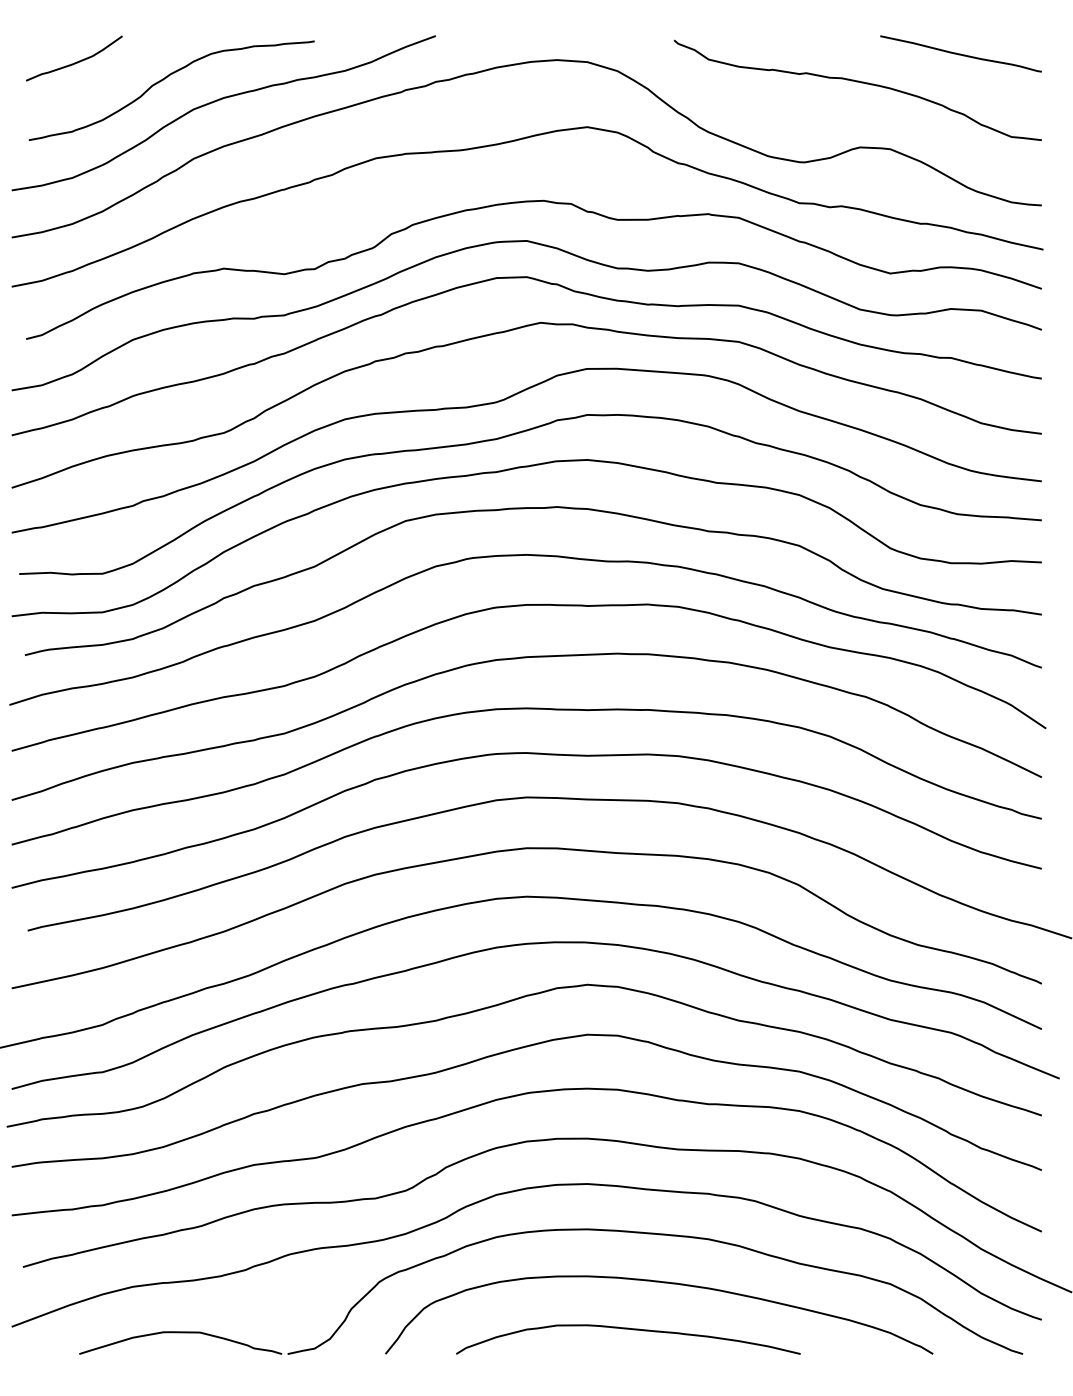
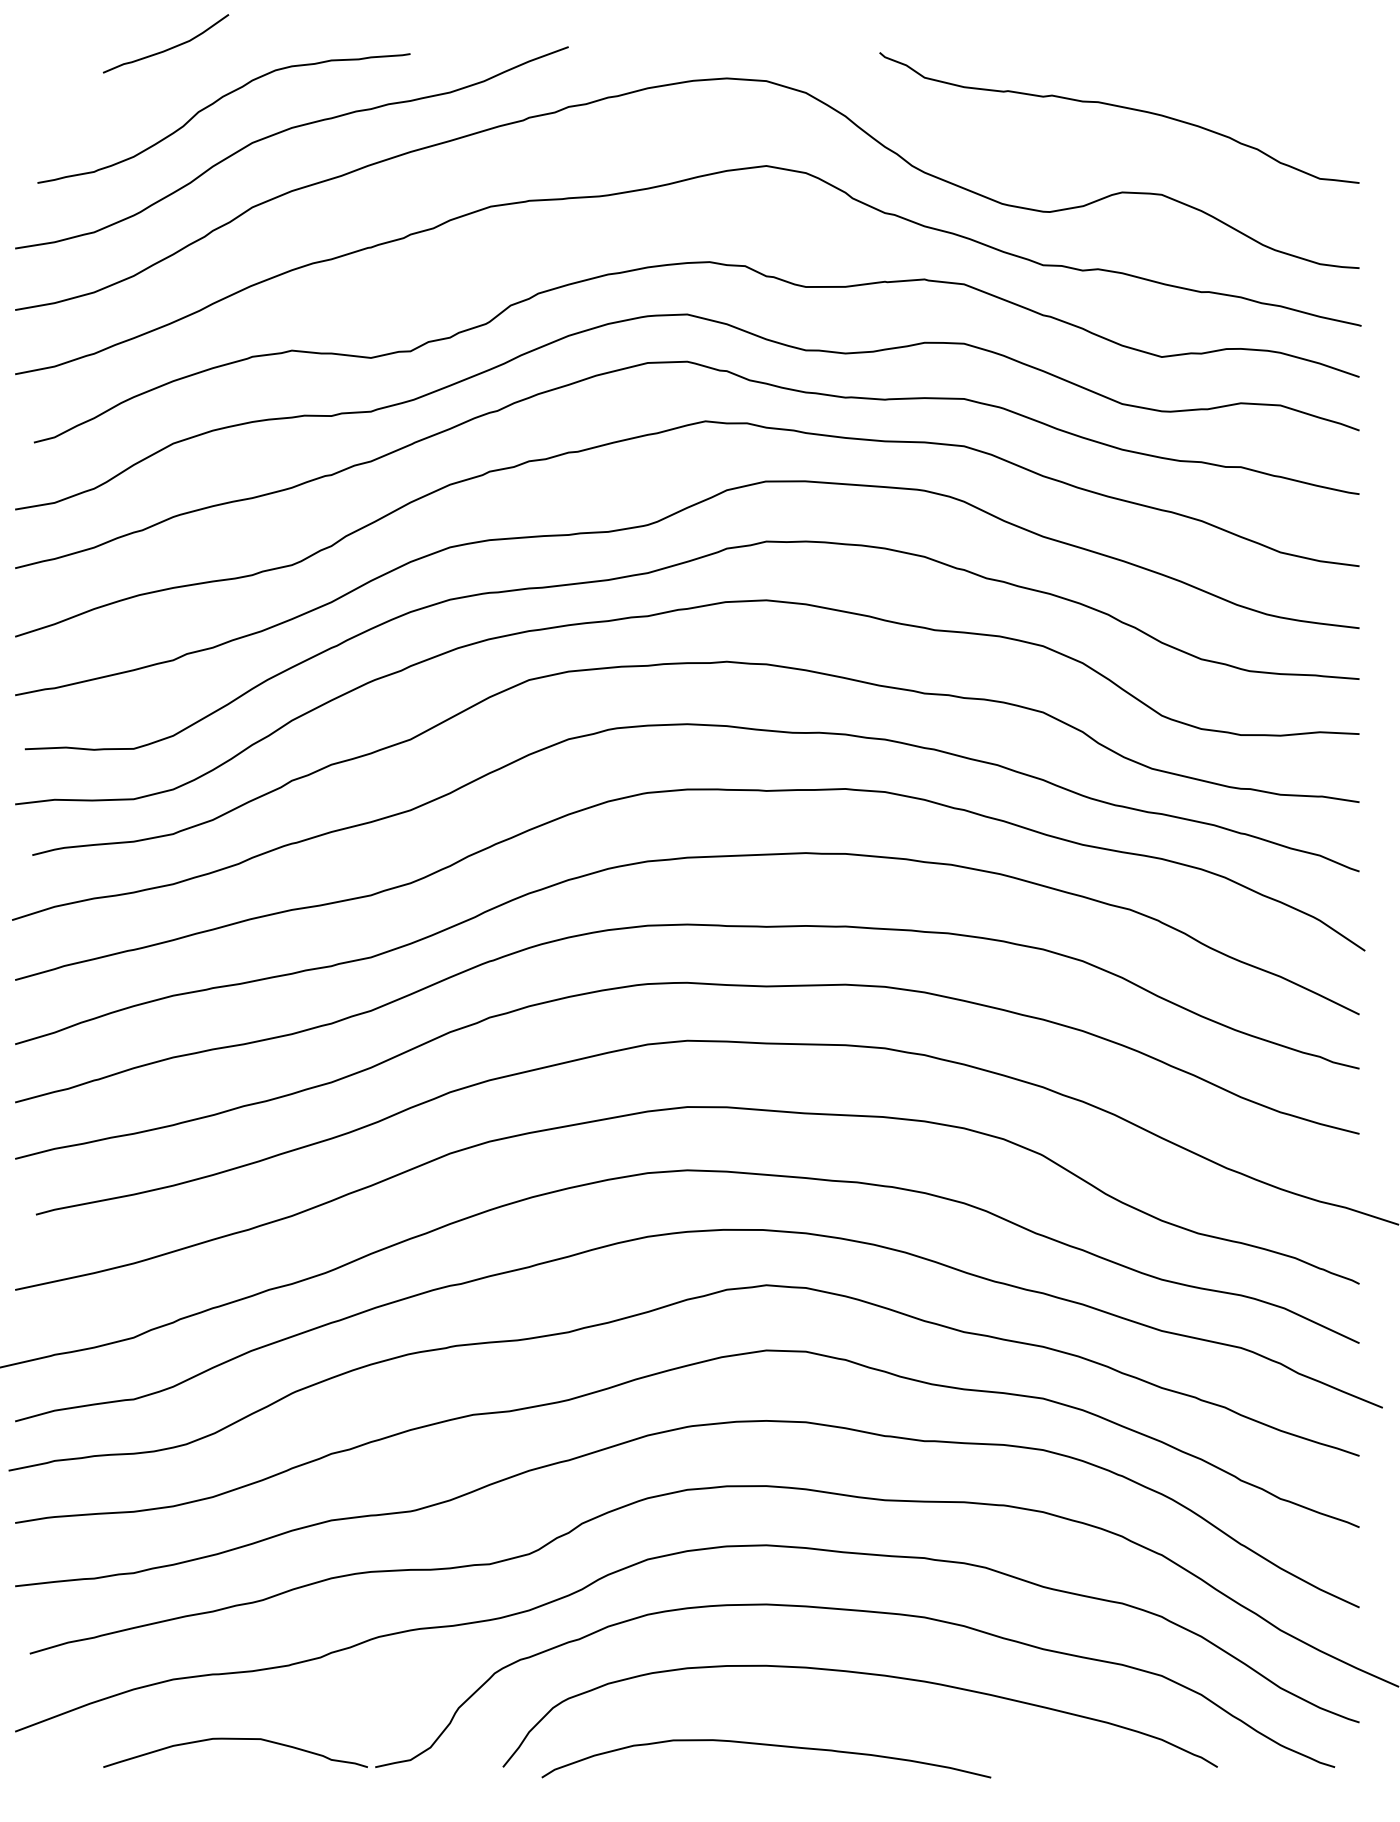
curve: (960, 53) -> (1253, 69), removed
curve: (76, 61) -> (168, 47), moved
curve: (628, 1329) -> (766, 1745), moved

